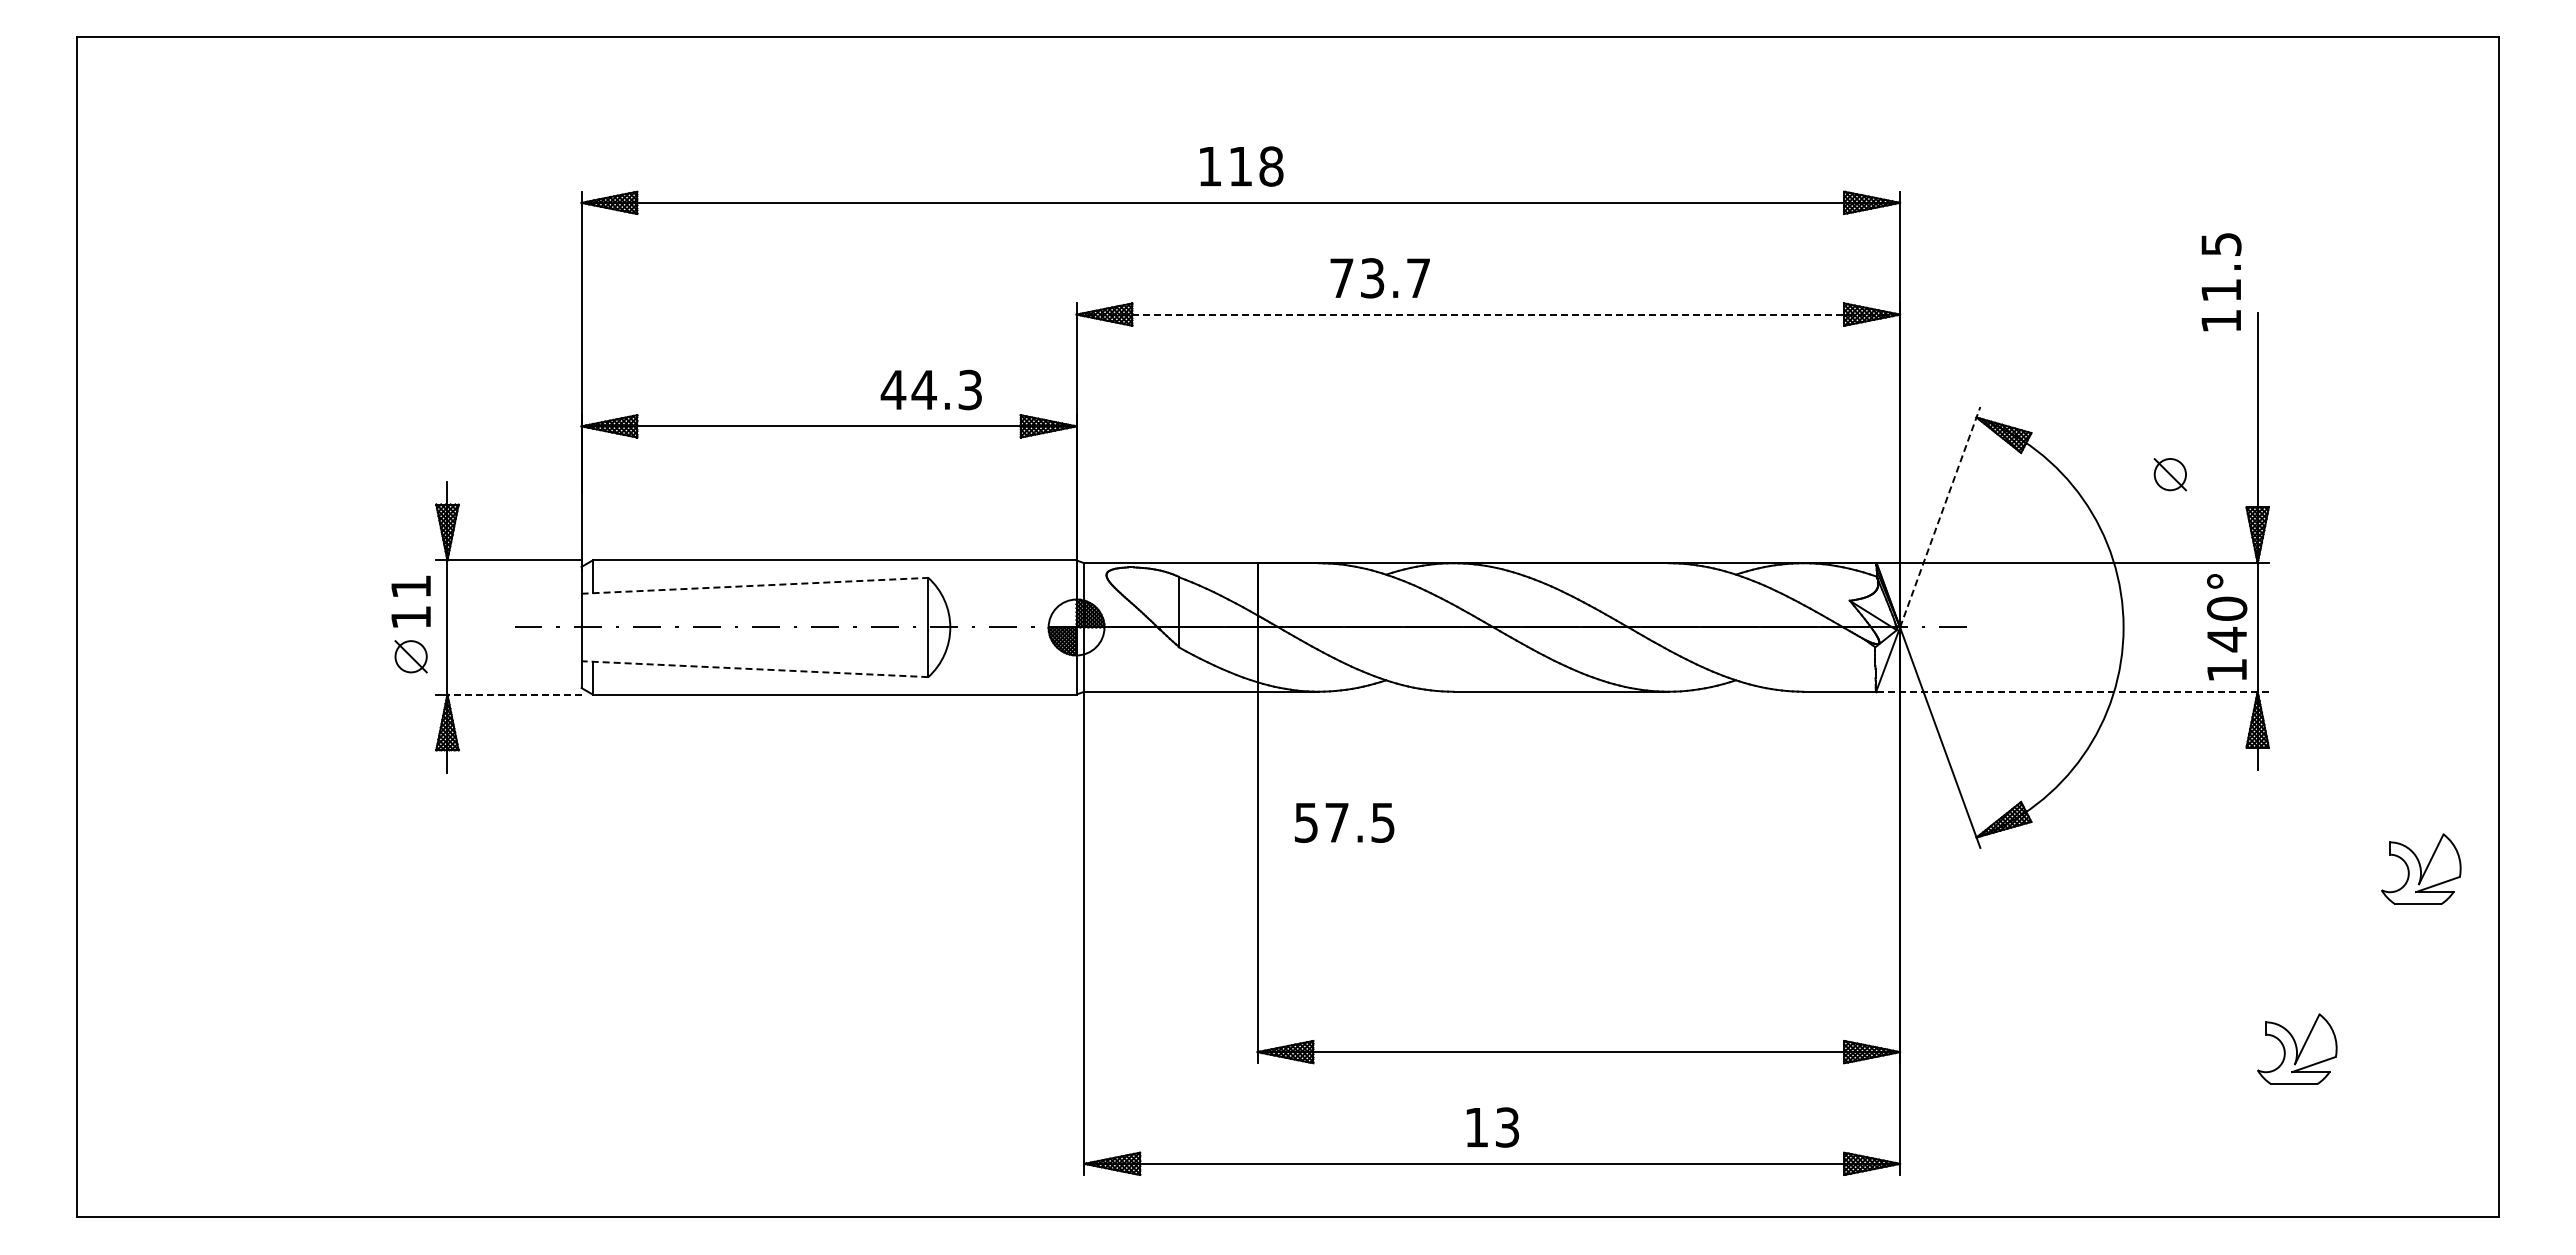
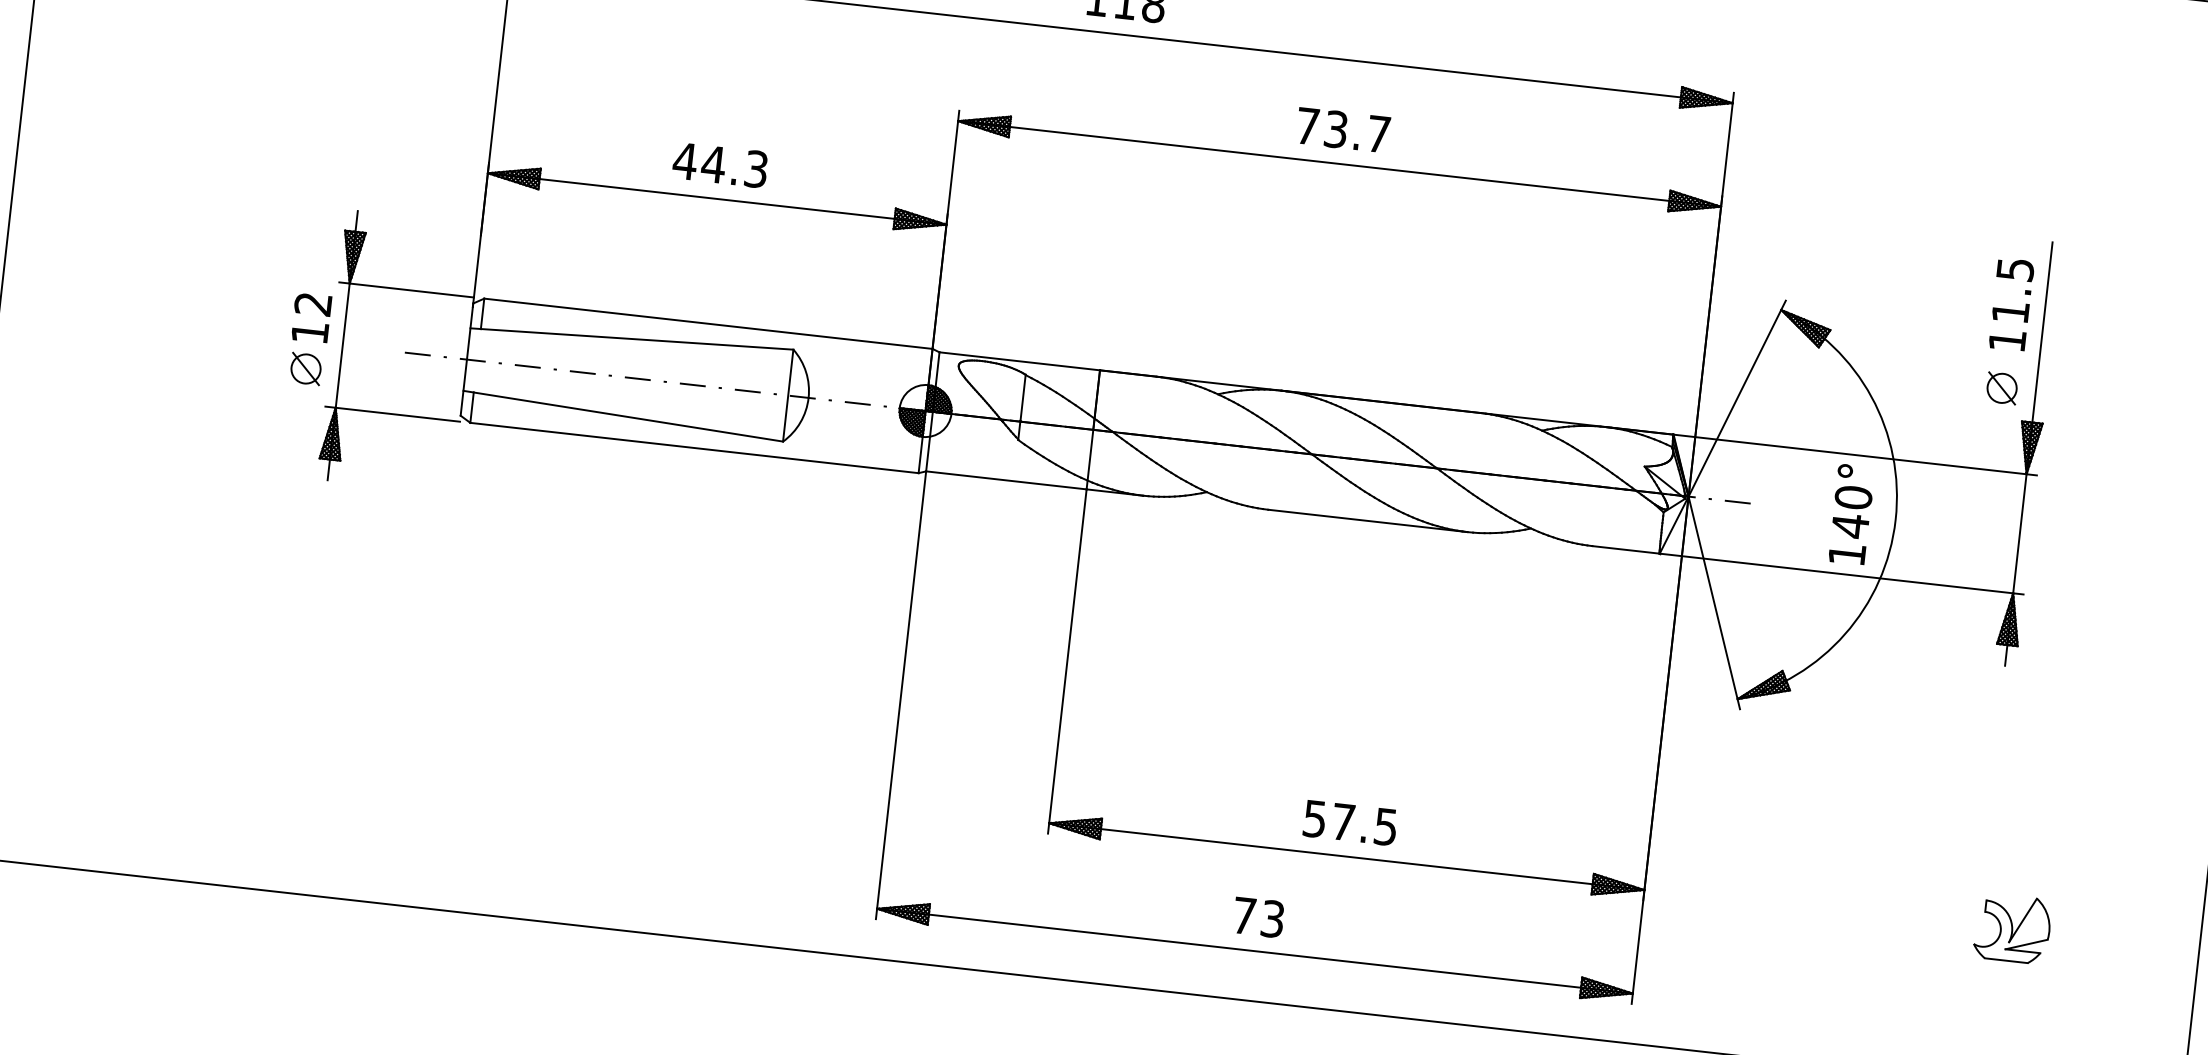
text: (1379, 278) -> (1342, 130), moved
text: (2221, 282) -> (2011, 304), moved
line: (1488, 314) -> (1339, 163), dashed -> solid
text: (930, 389) -> (719, 164), moved
part: (2170, 474) -> (2002, 388), moved
line: (1940, 516) -> (1737, 397), dashed -> solid
line: (754, 585) -> (631, 338), dashed -> solid
text: (410, 586) -> (312, 303), 11 -> 12
text: (2227, 627) -> (1852, 514), moved
line: (754, 669) -> (622, 416), dashed -> solid
line: (2073, 691) -> (1842, 573), dashed -> solid
line: (514, 694) -> (397, 414), dashed -> solid
text: (1344, 822) -> (1350, 822), moved
part: (2421, 868) -> (2146, 774), removed
text: (1476, 1127) -> (1244, 915), 13 -> 73

